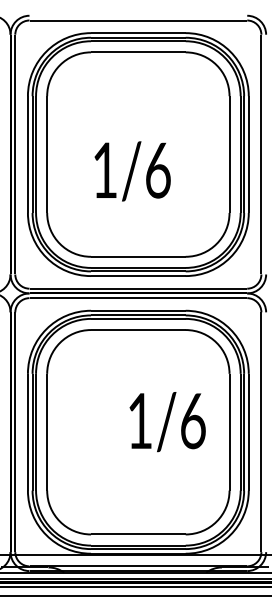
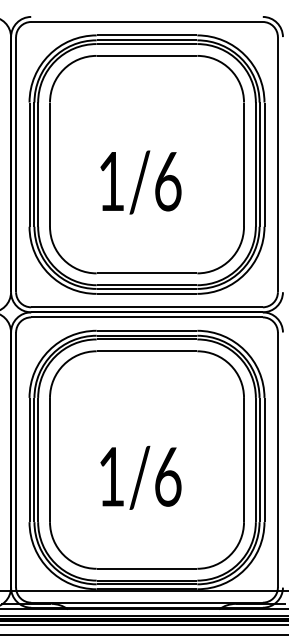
text: (167, 422) -> (140, 478), moved

